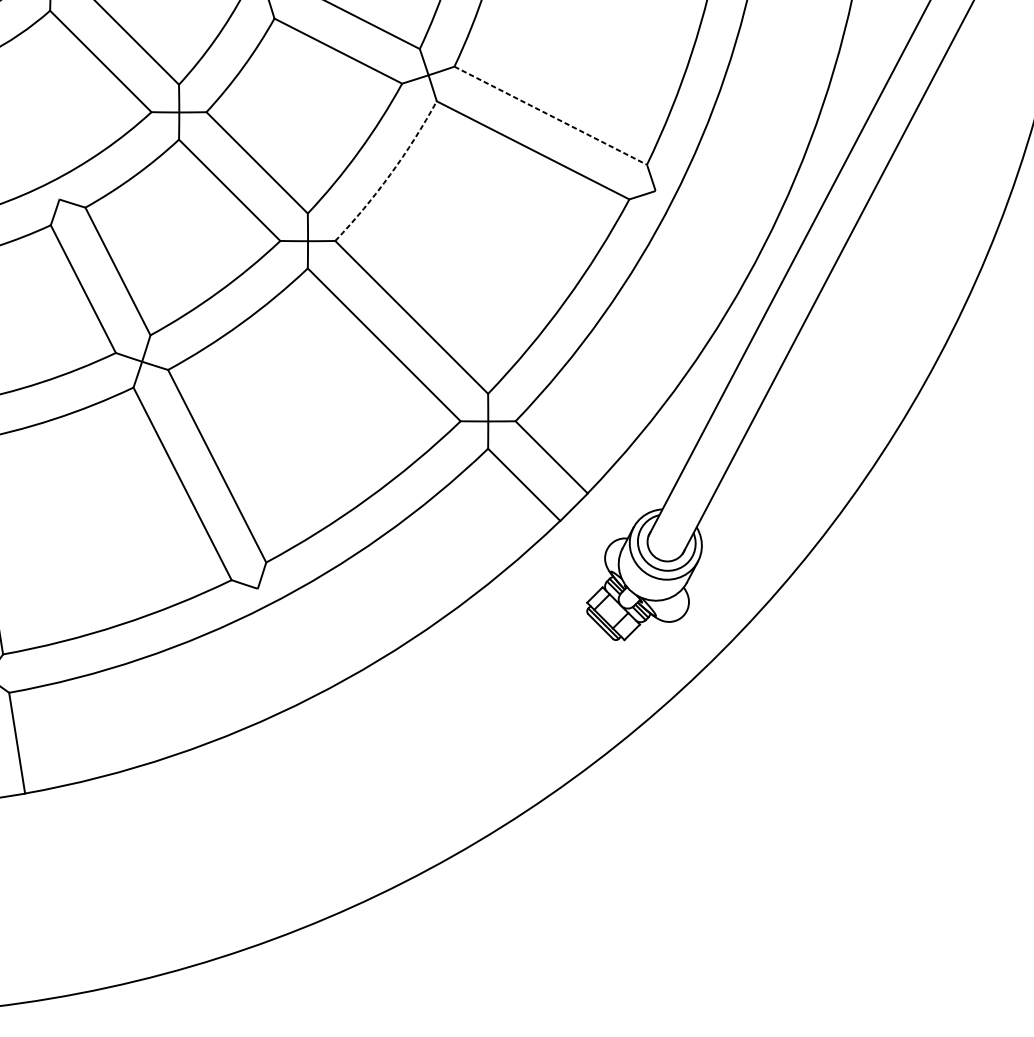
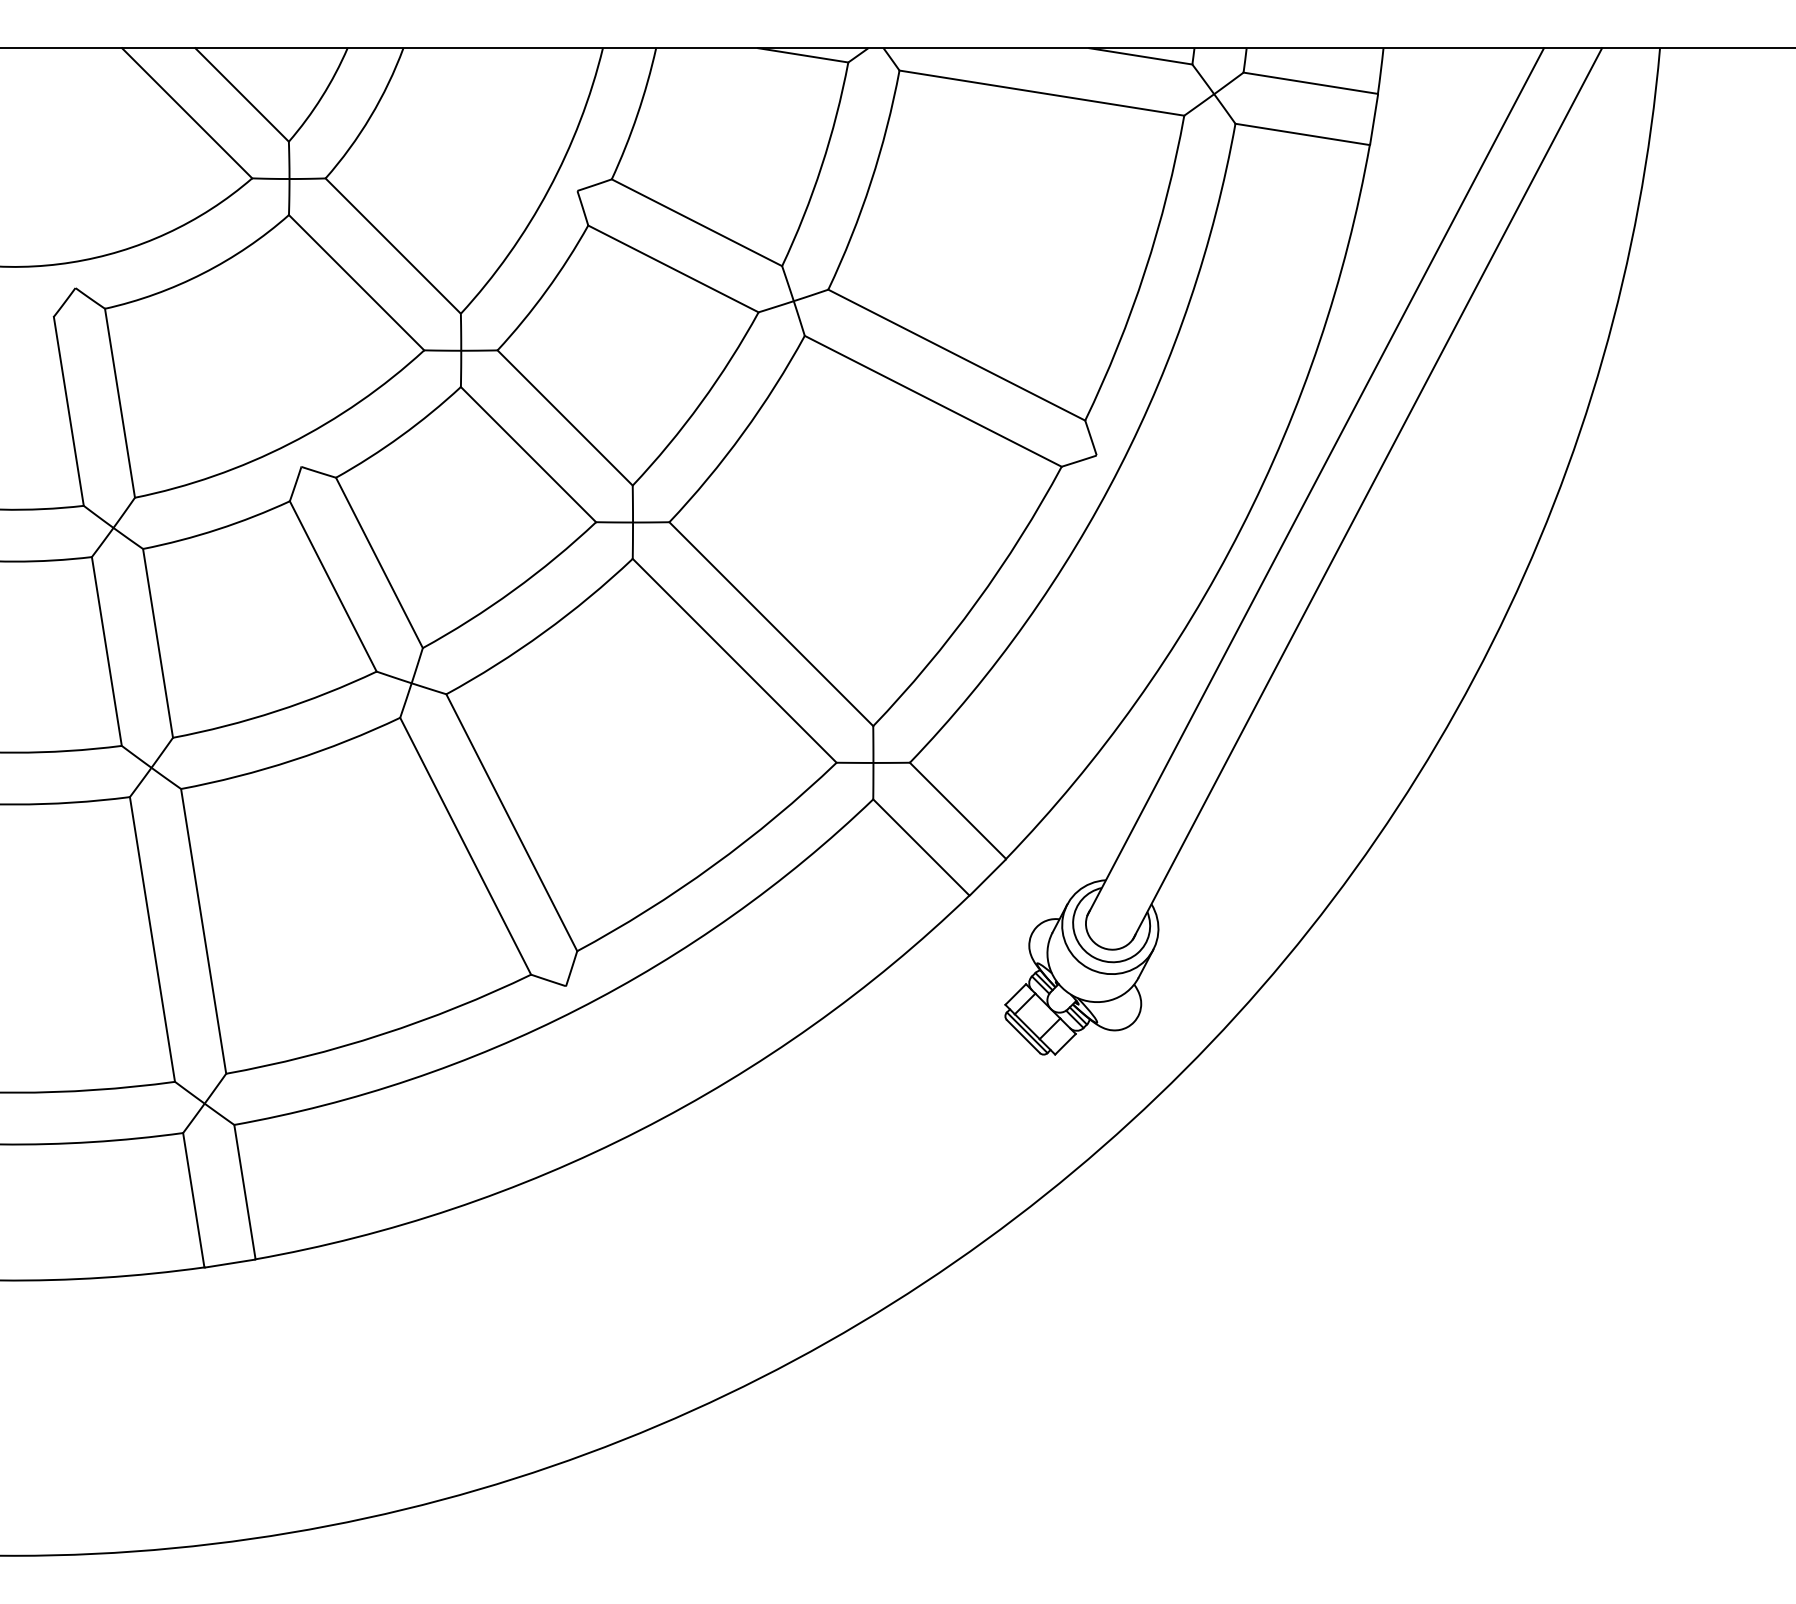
line: (551, 116) -> (957, 355), dashed -> solid
arc: (390, 174) -> (743, 433), dashed -> solid

